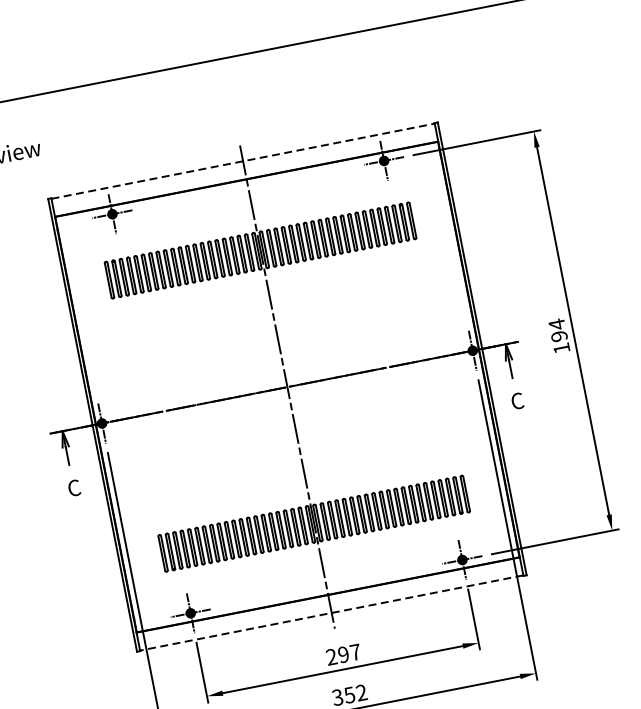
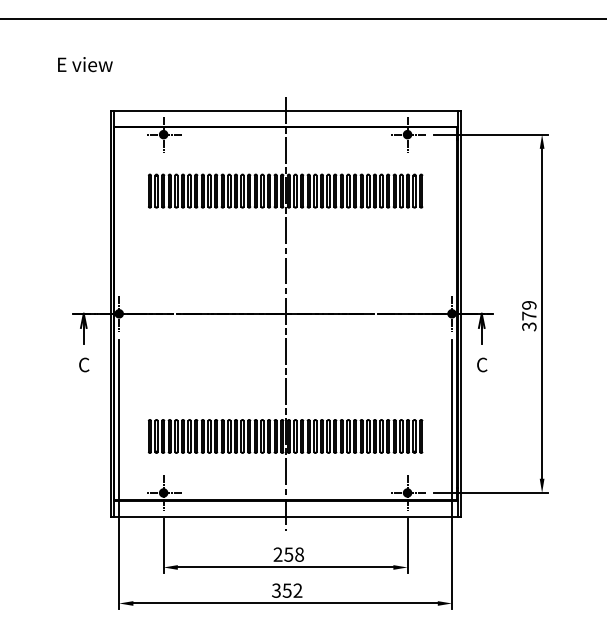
line: (244, 161) -> (286, 111), dashed -> solid
text: (559, 335) -> (529, 315), 194 -> 379
line: (331, 612) -> (285, 516), dashed -> solid
text: (349, 653) -> (294, 554), 297 -> 258

